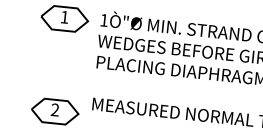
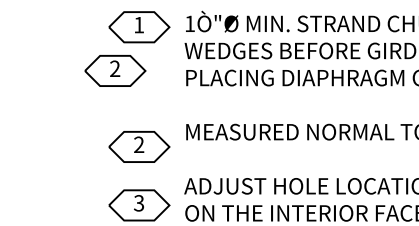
part: (42, 50) -> (115, 70), added

